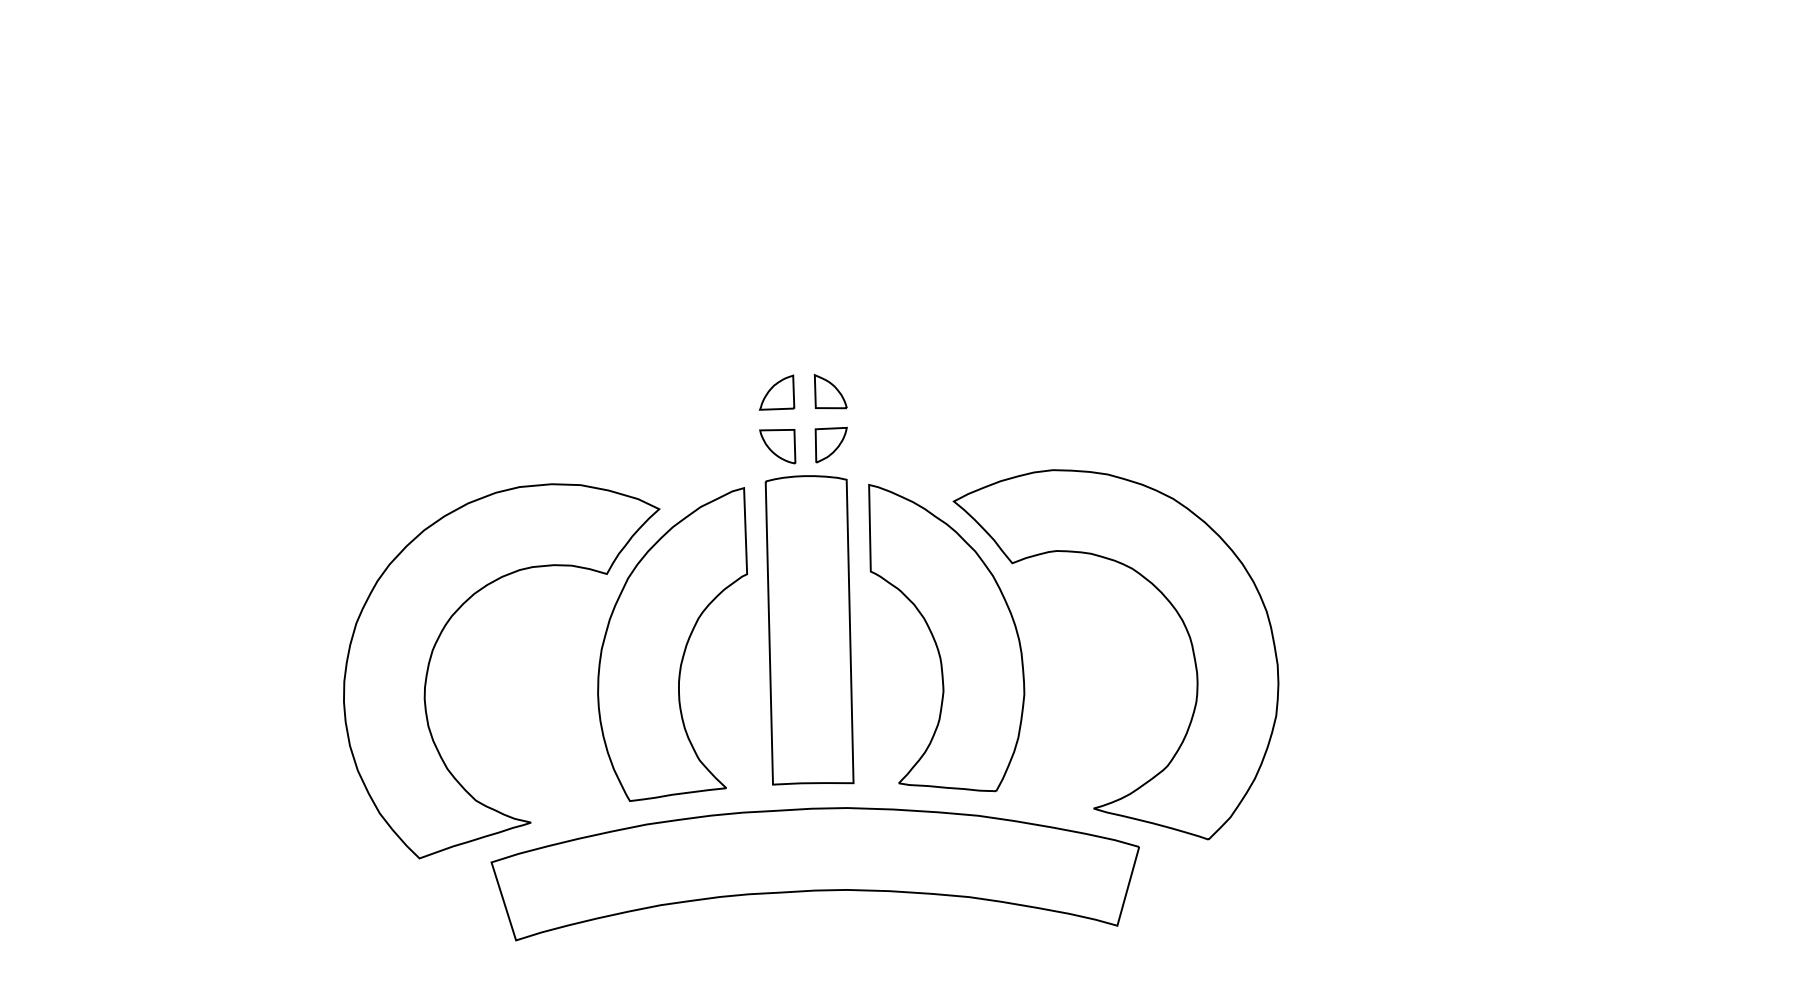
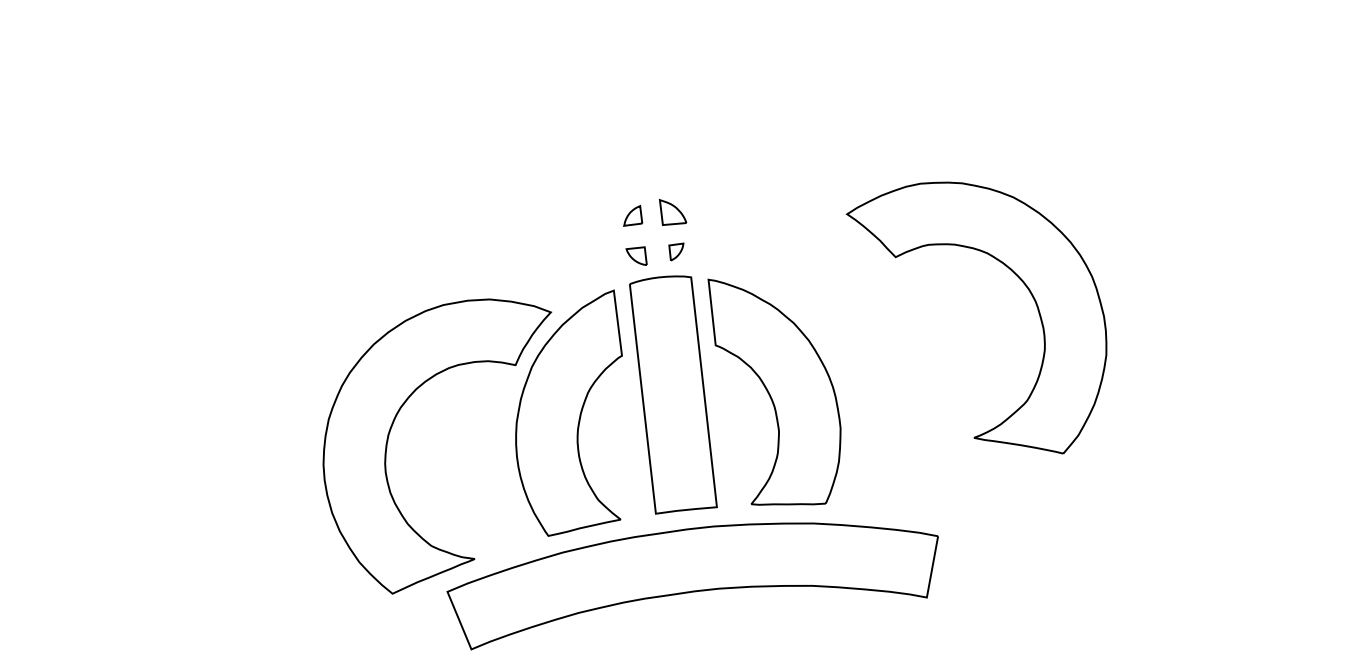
part: (776, 392) -> (631, 215), size x0.7
part: (830, 444) -> (676, 251), size x0.6
part: (777, 446) -> (636, 256), size x0.7
part: (1178, 616) -> (1025, 286), moved

